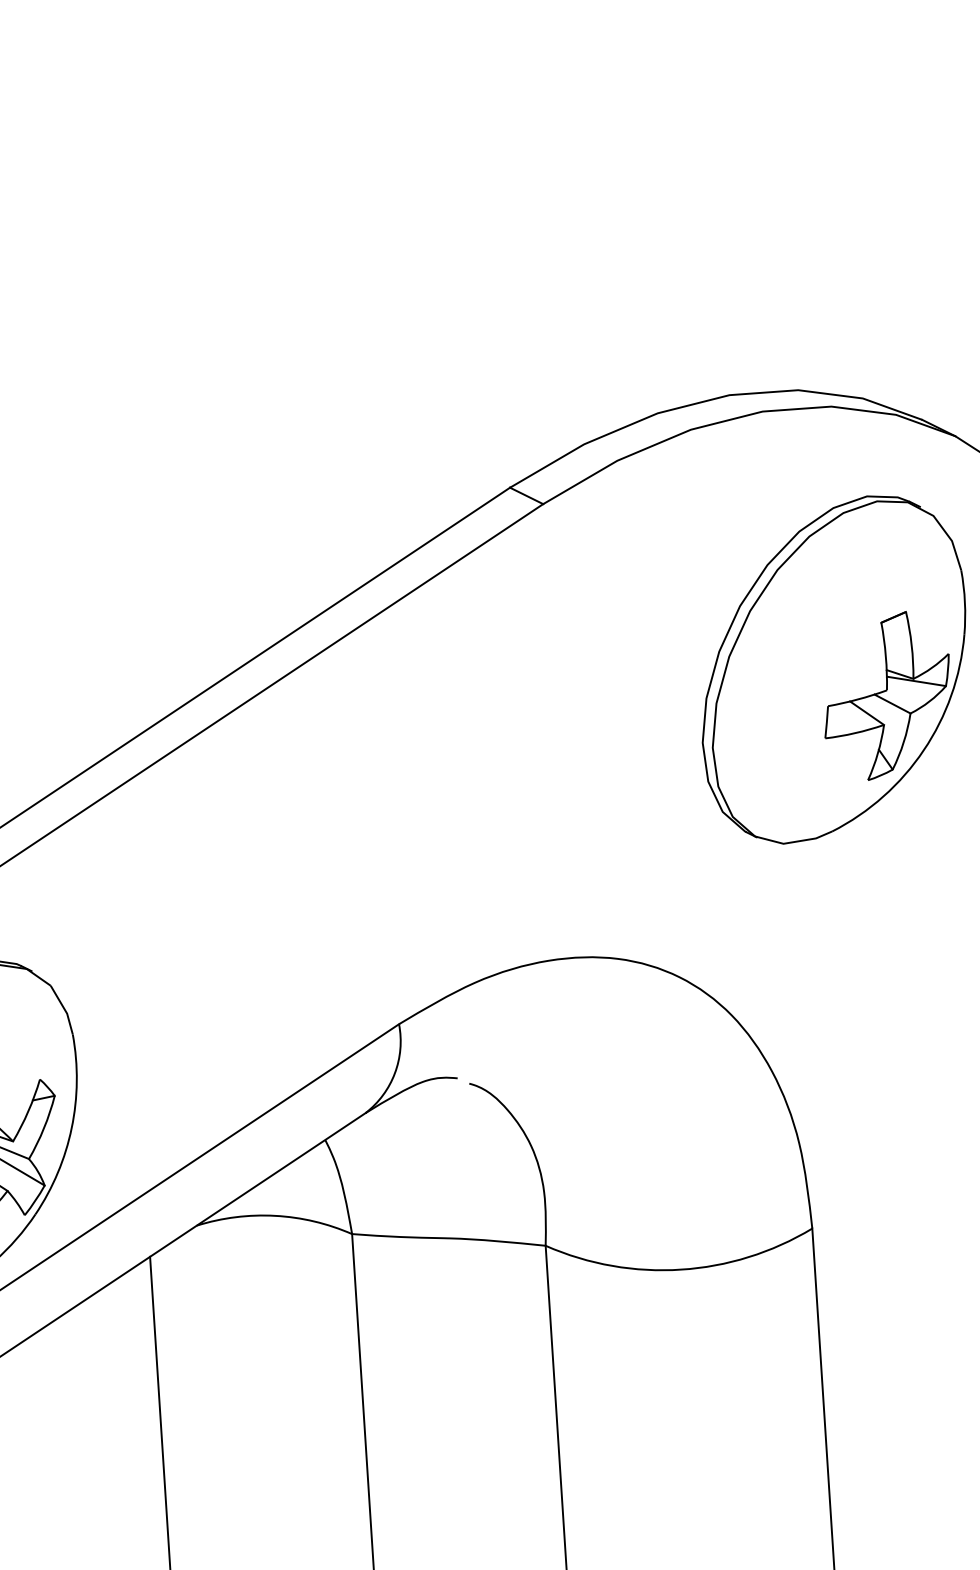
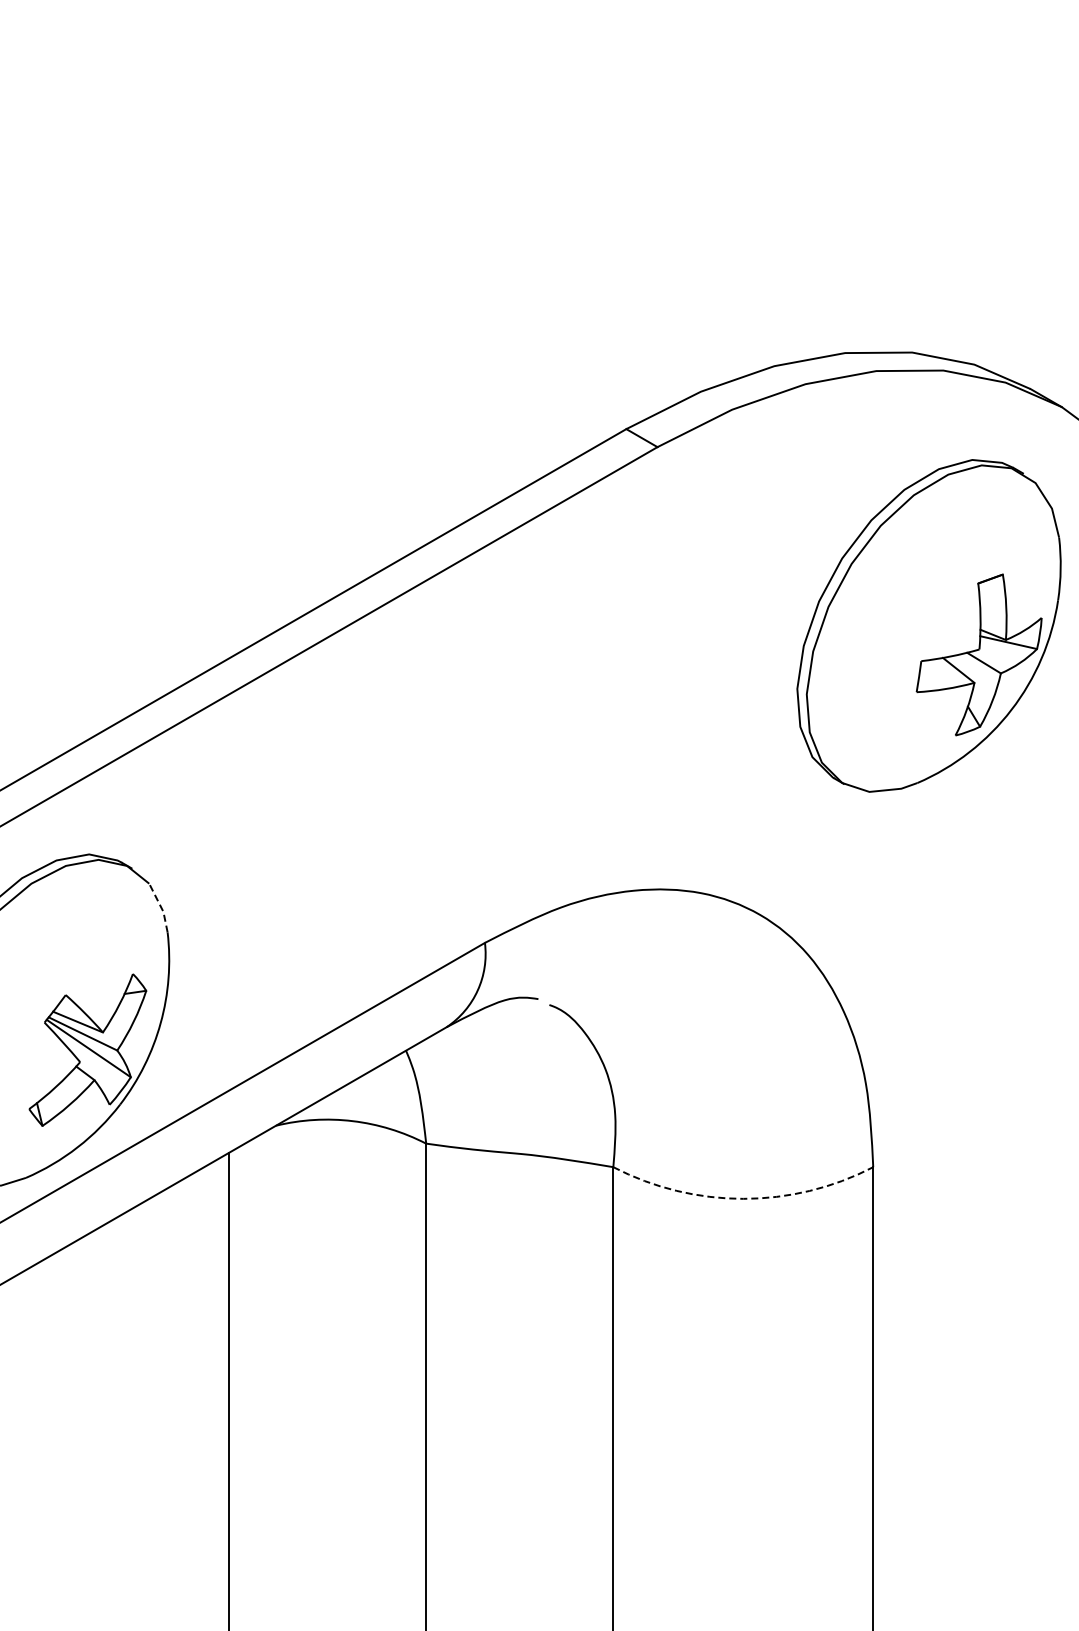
line: (64, 1009) -> (161, 907), solid -> dashed
arc: (681, 1269) -> (743, 1198), solid -> dashed

